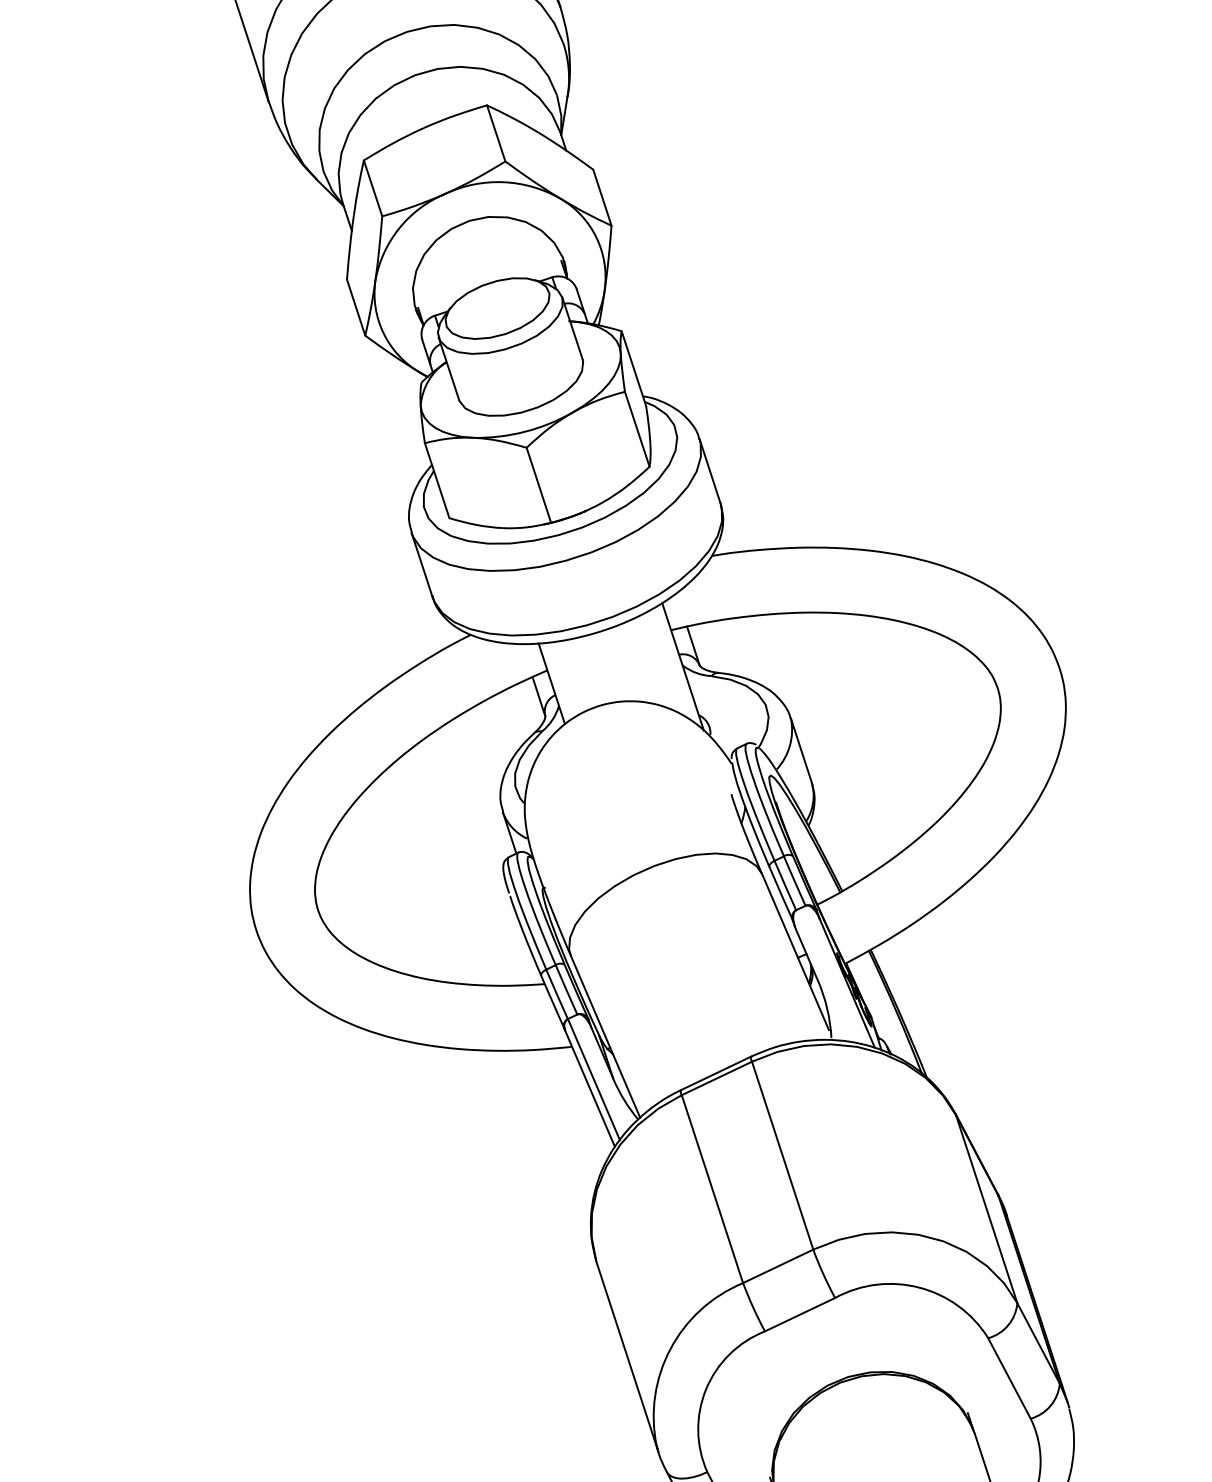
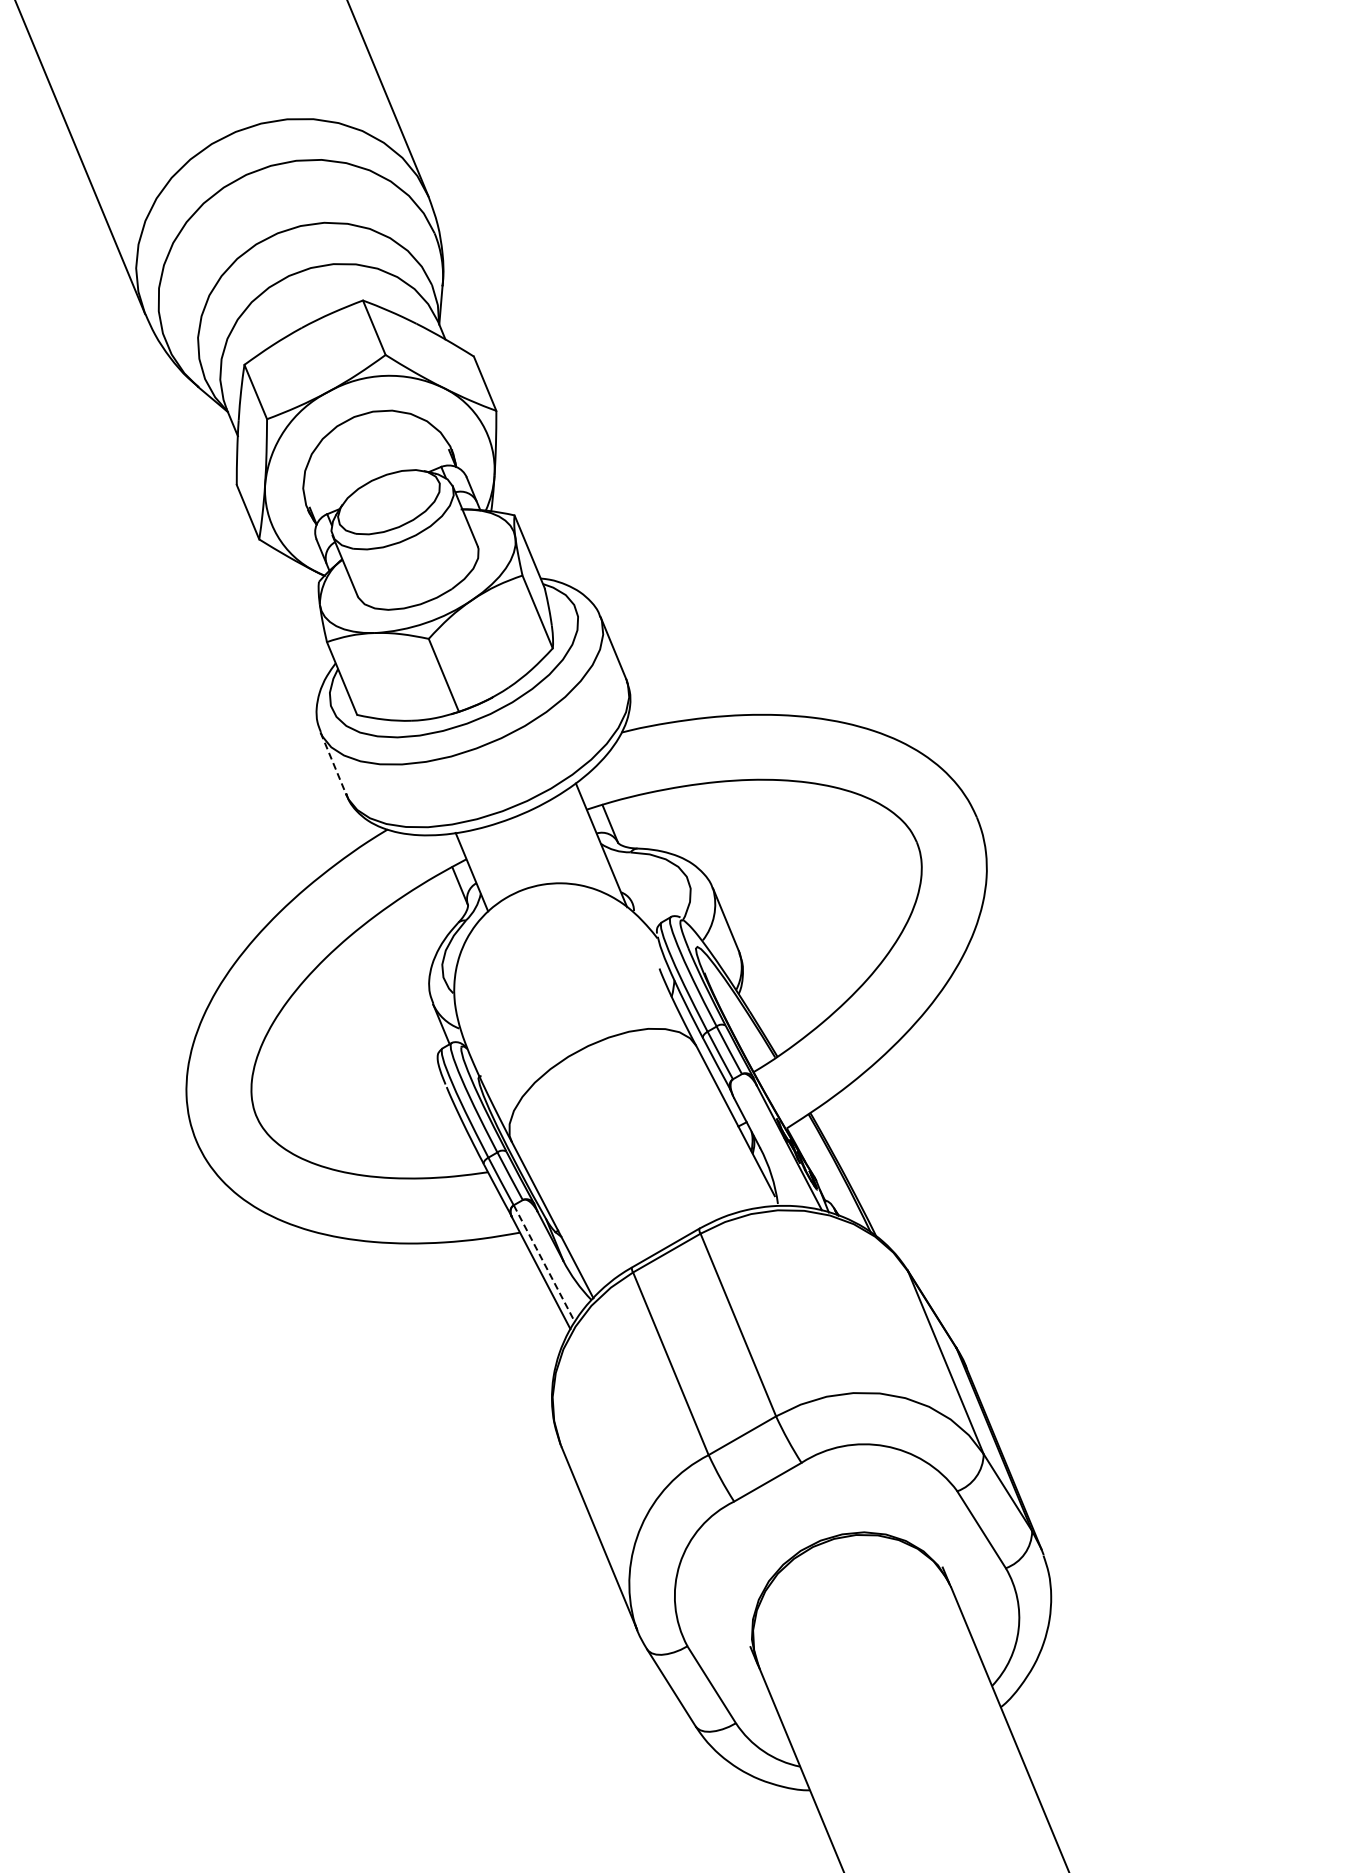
line: (422, 565) -> (333, 764), solid -> dashed
line: (594, 1080) -> (544, 1264), solid -> dashed

